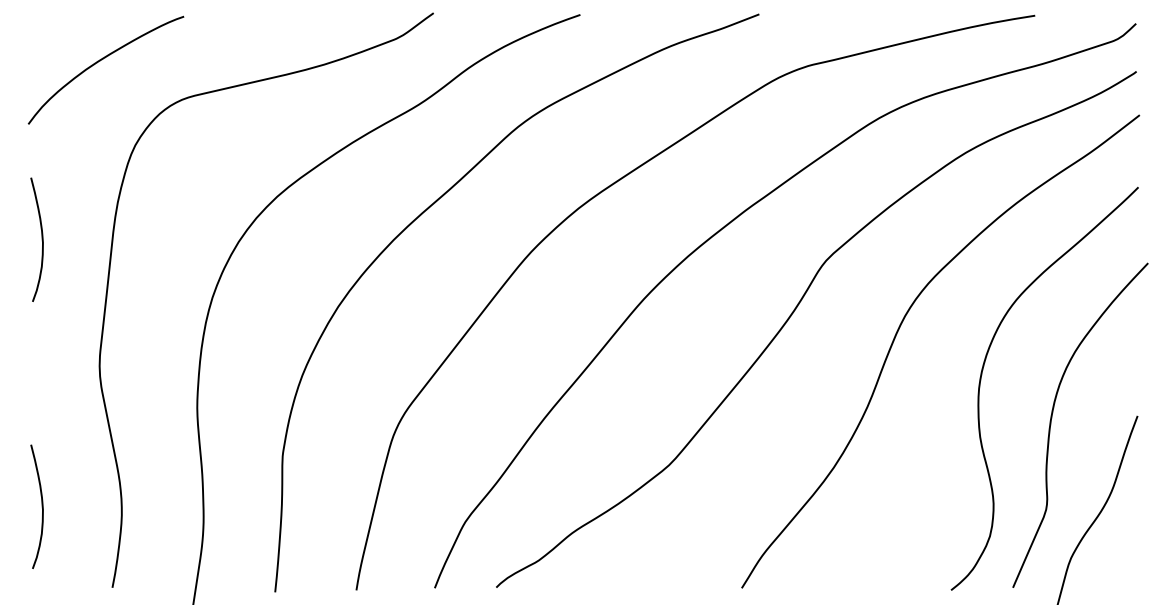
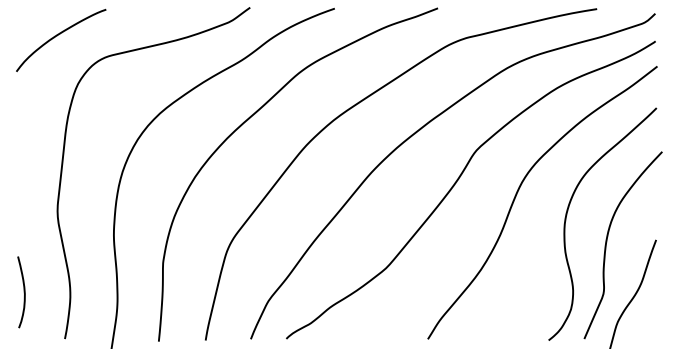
curve: (40, 240) -> (23, 138), removed

